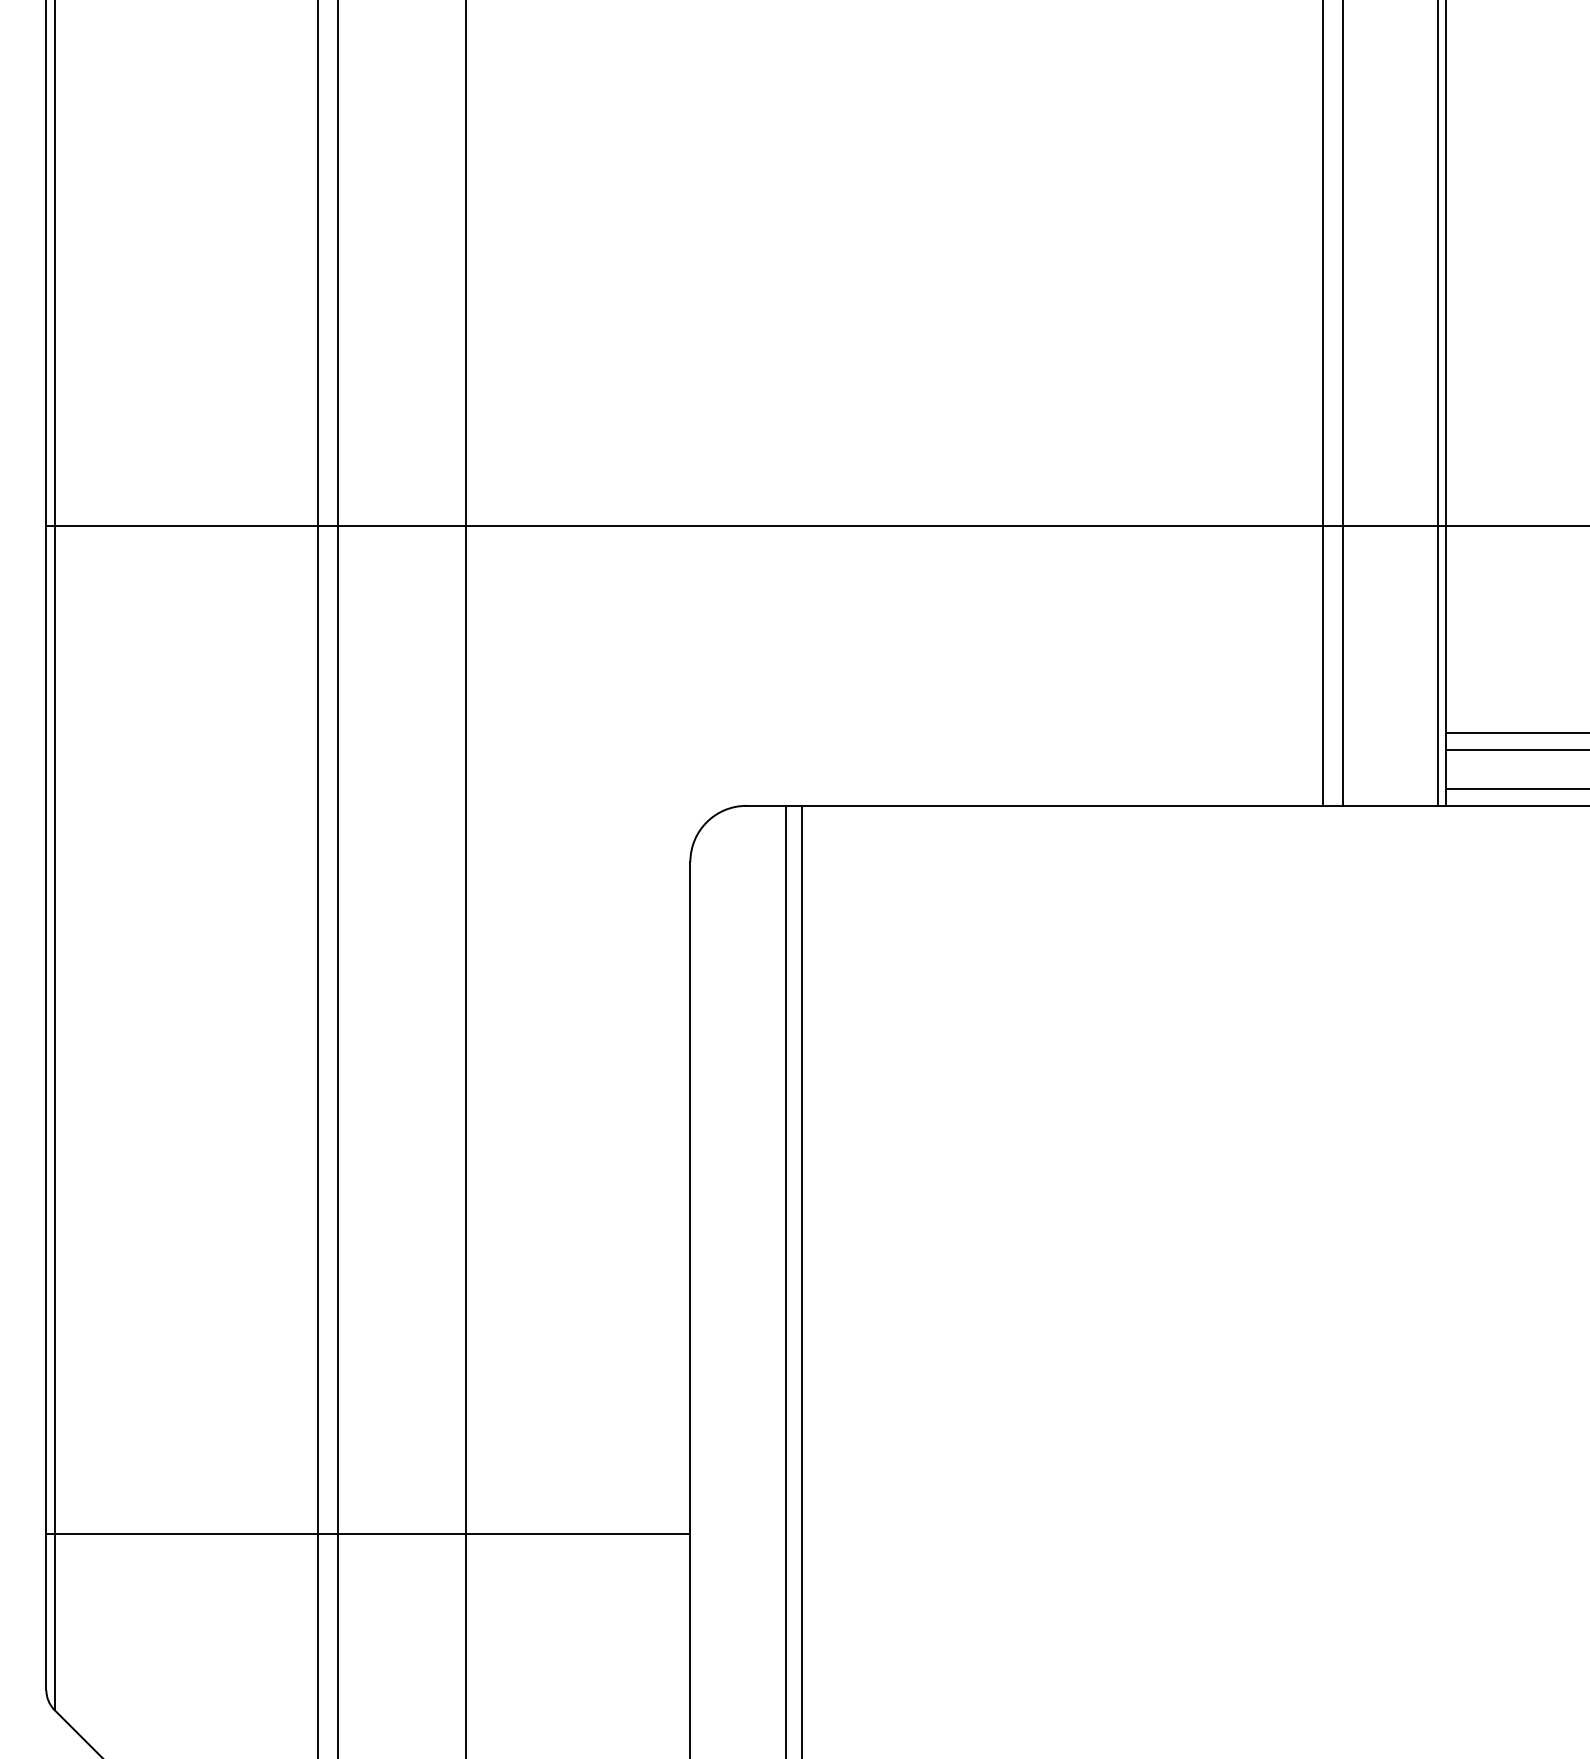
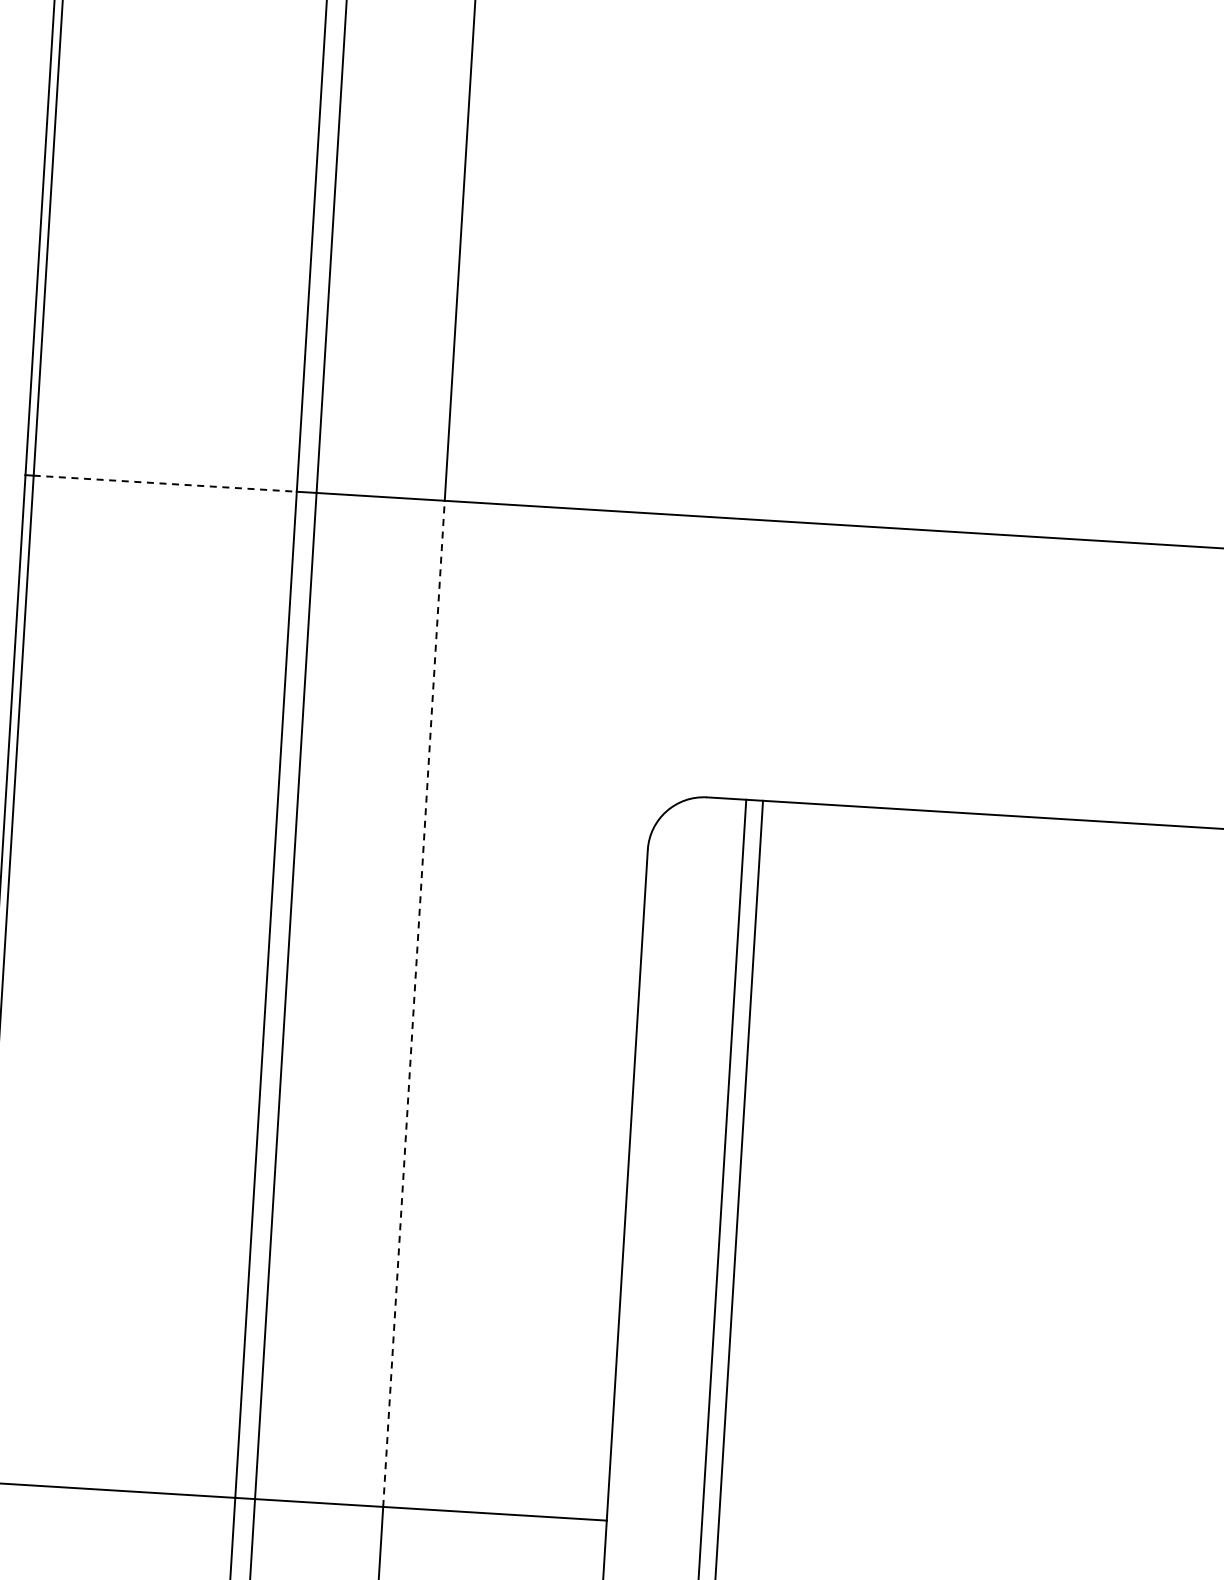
line: (186, 525) -> (165, 483), solid -> dashed
line: (466, 1029) -> (414, 1003), solid -> dashed

